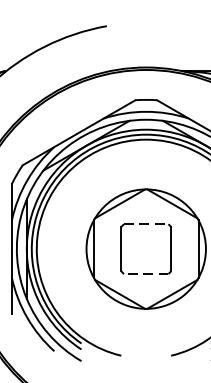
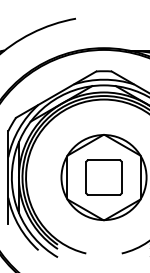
line: (146, 223) -> (104, 159), dashed -> solid
line: (146, 274) -> (104, 195), dashed -> solid

